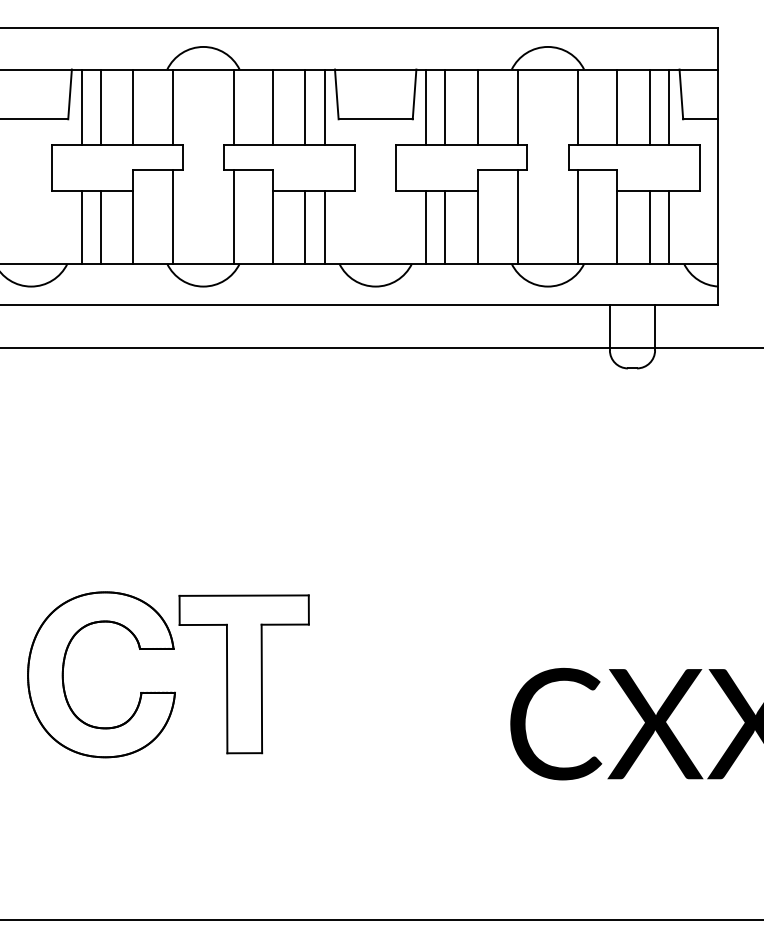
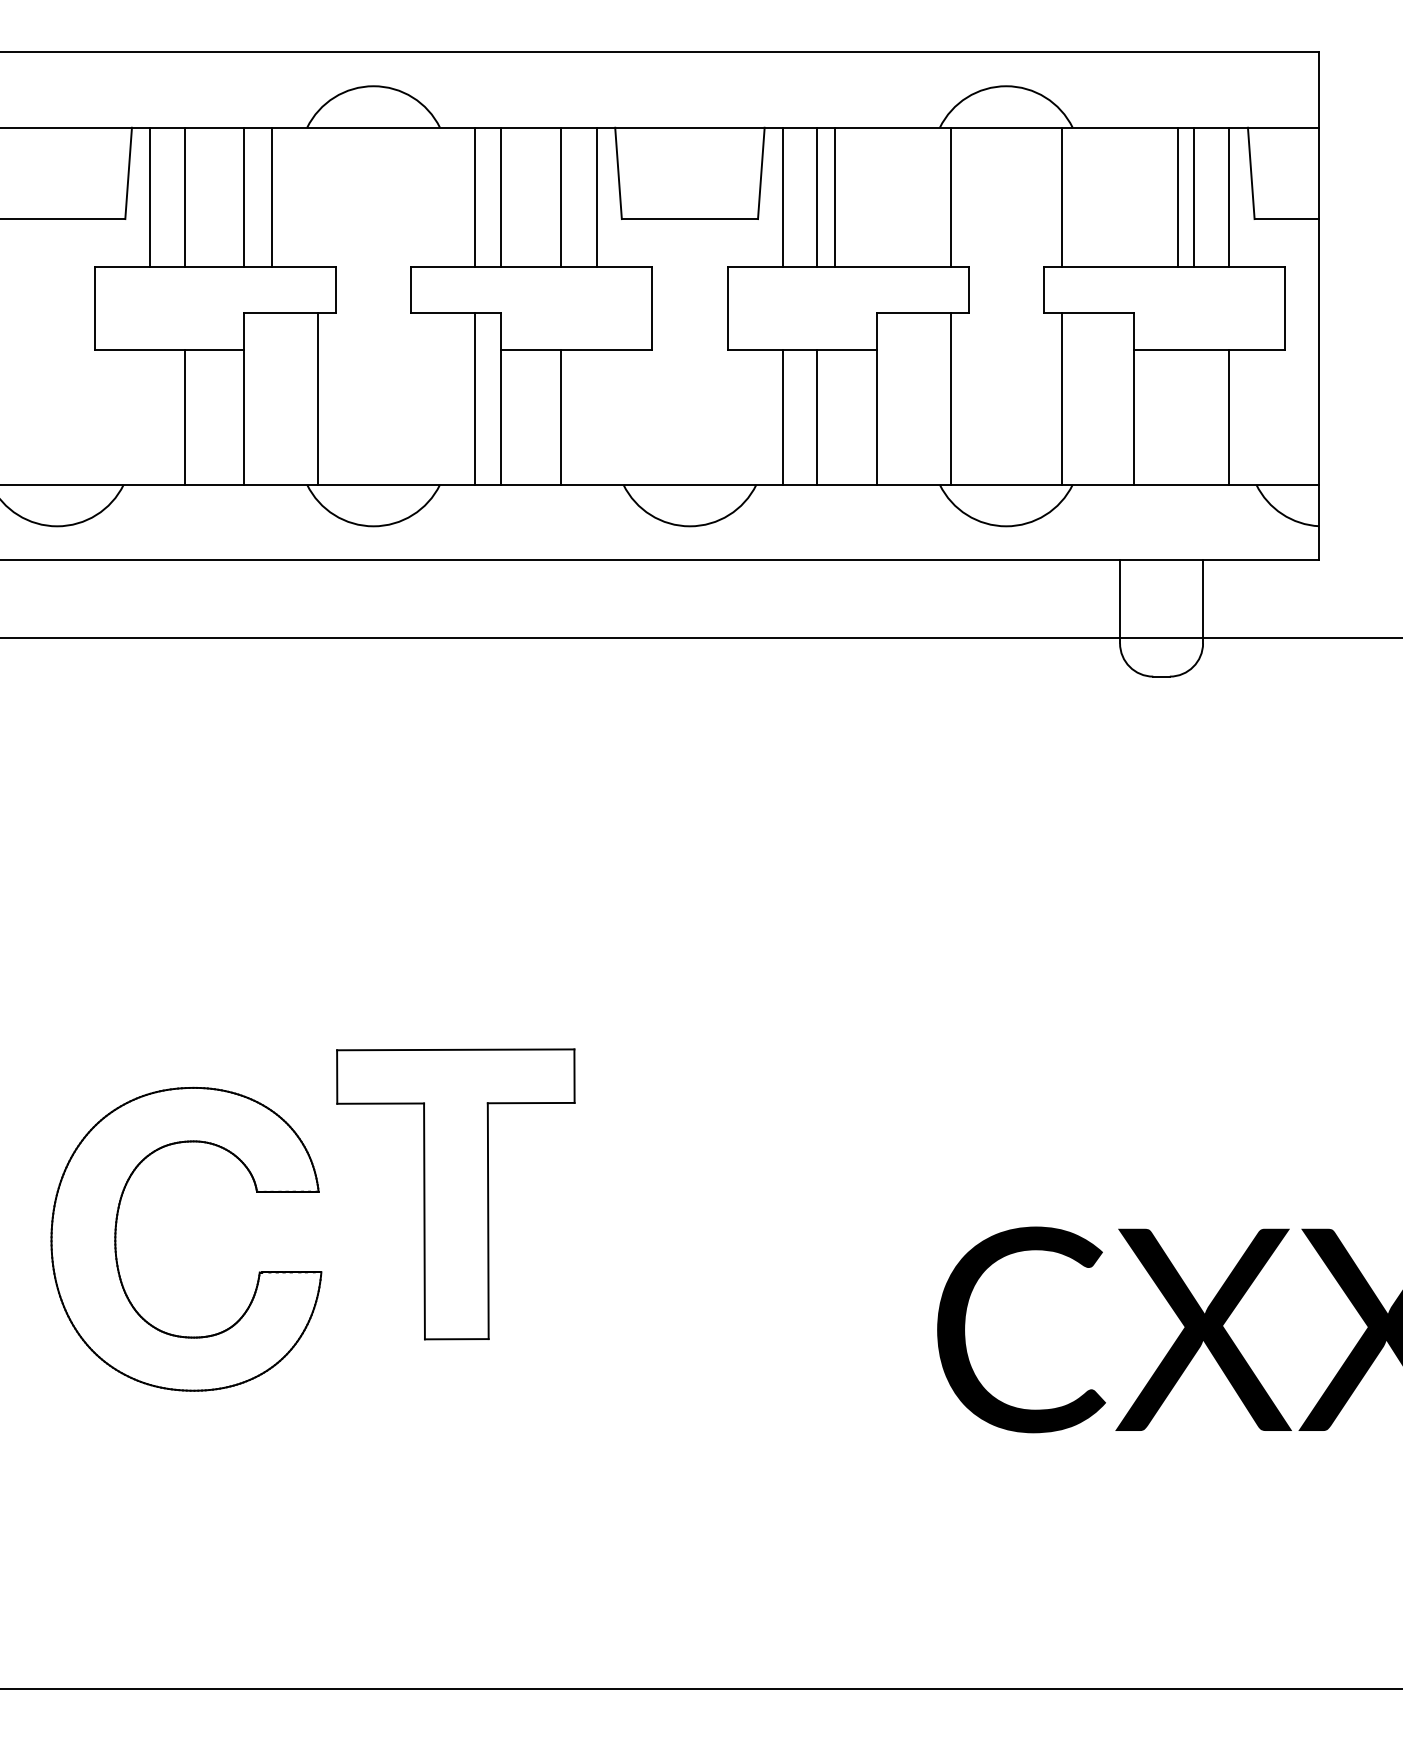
line: (173, 107) -> (272, 197), moved
line: (233, 107) -> (474, 197), moved
line: (477, 107) -> (834, 197), moved
line: (617, 107) -> (1178, 197), moved
line: (233, 216) -> (474, 397), moved
line: (81, 226) -> (149, 415), removed
line: (324, 226) -> (595, 415), removed
line: (649, 226) -> (1192, 415), removed
part: (243, 674) -> (454, 1194), moved

